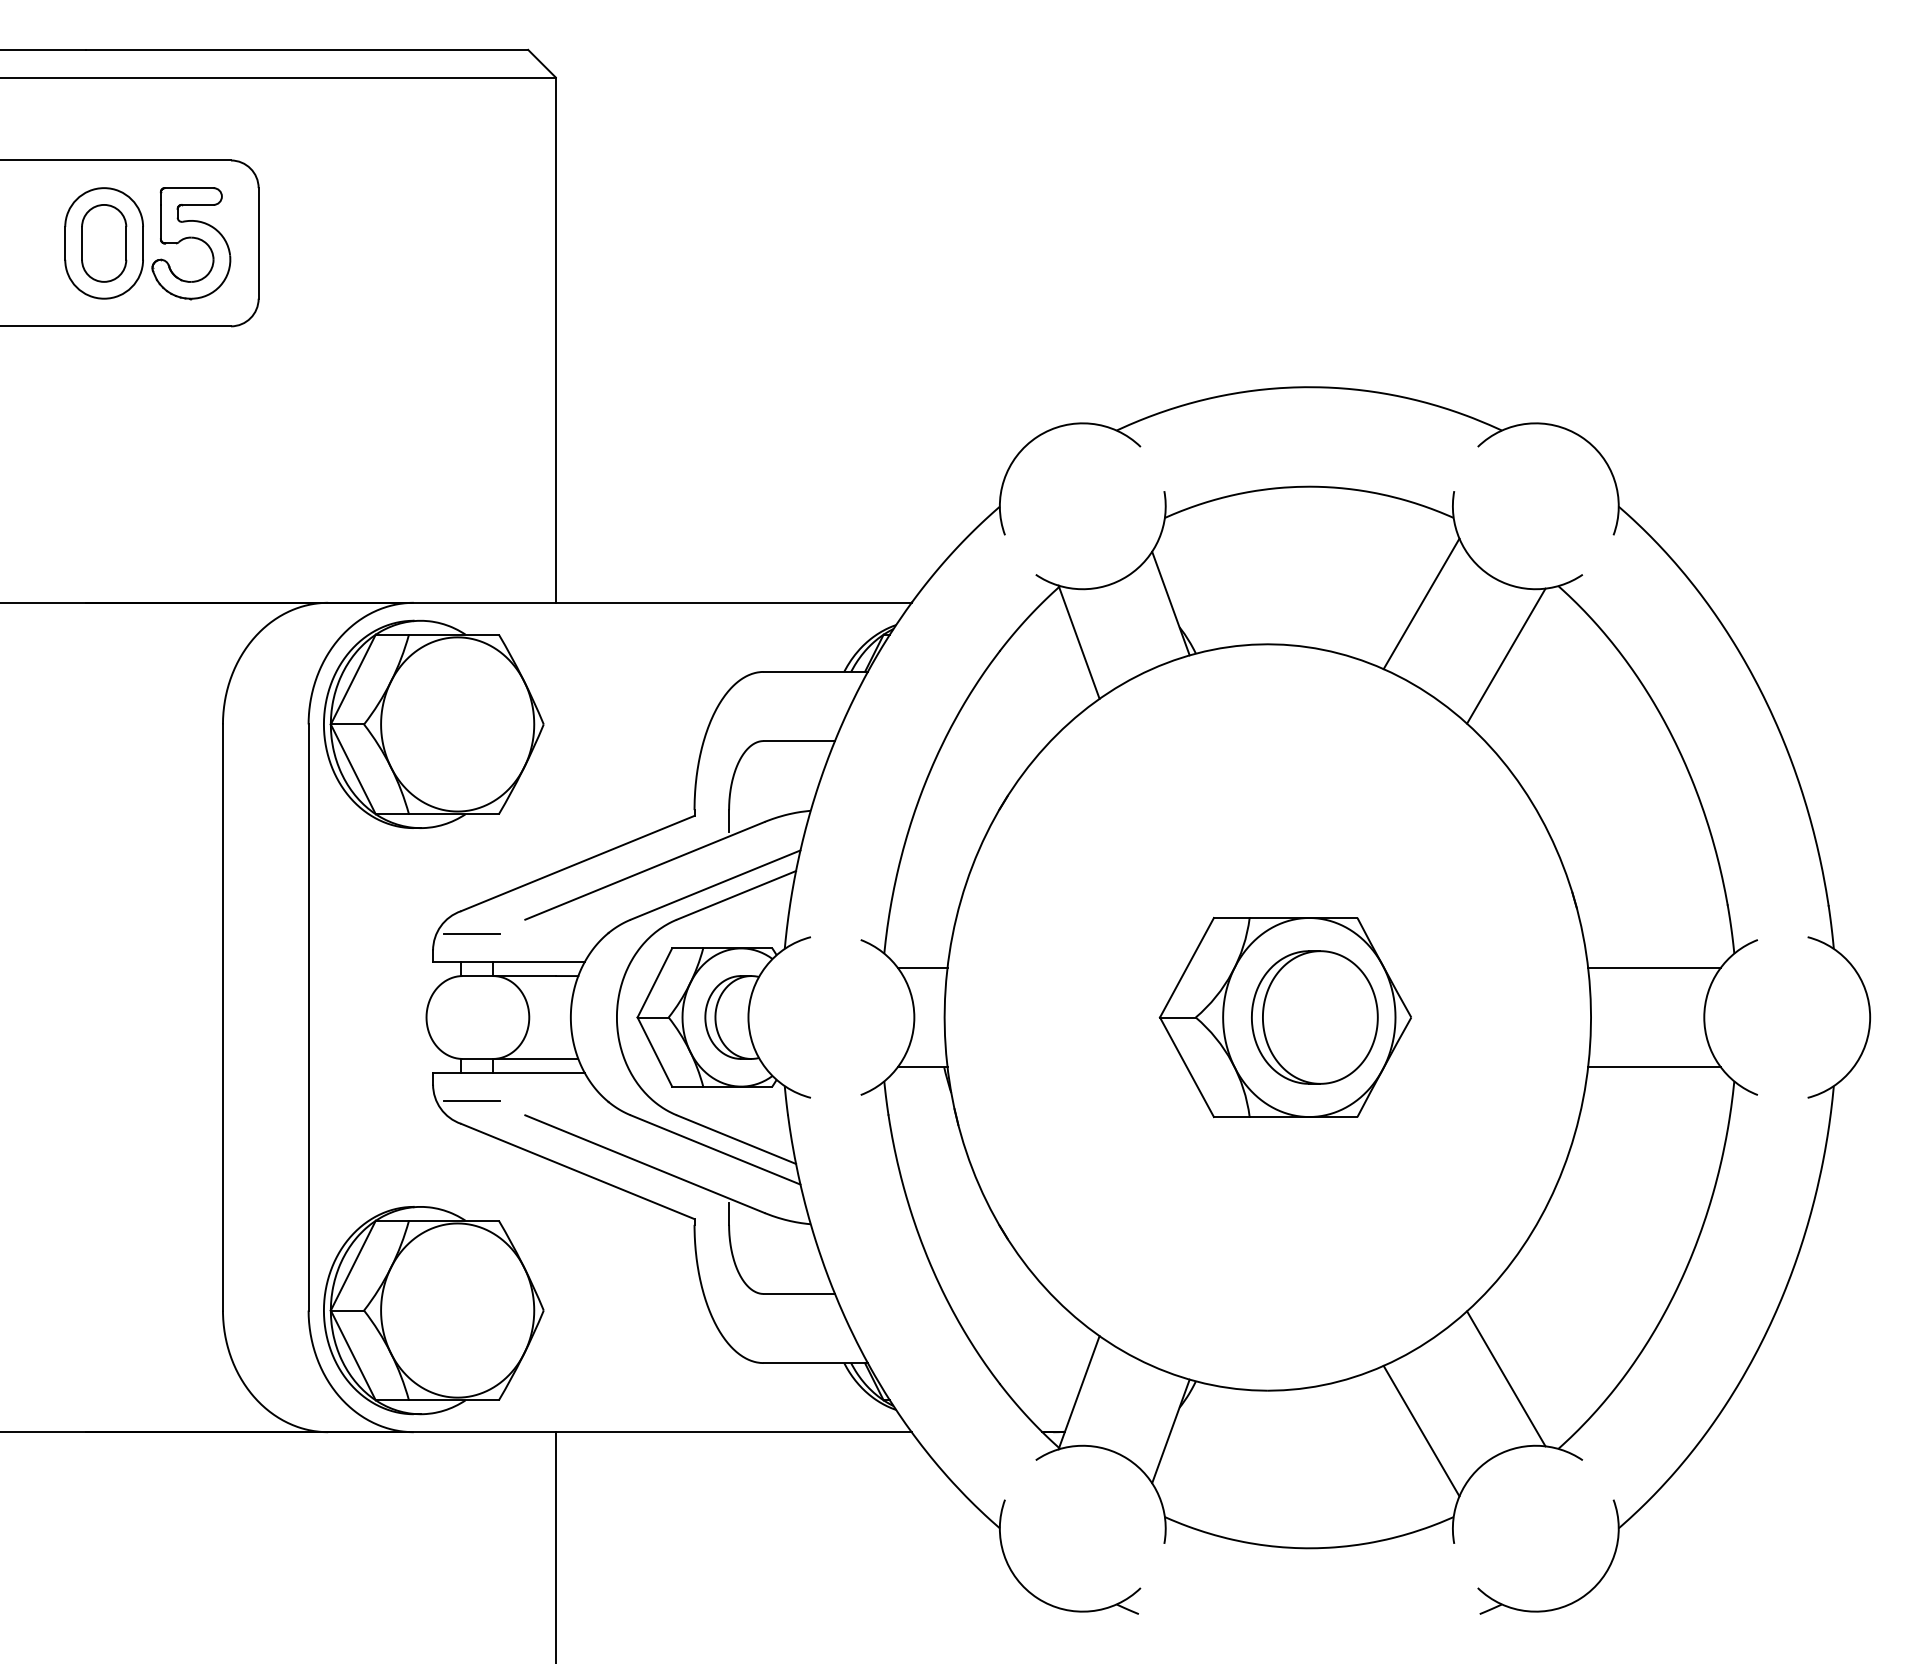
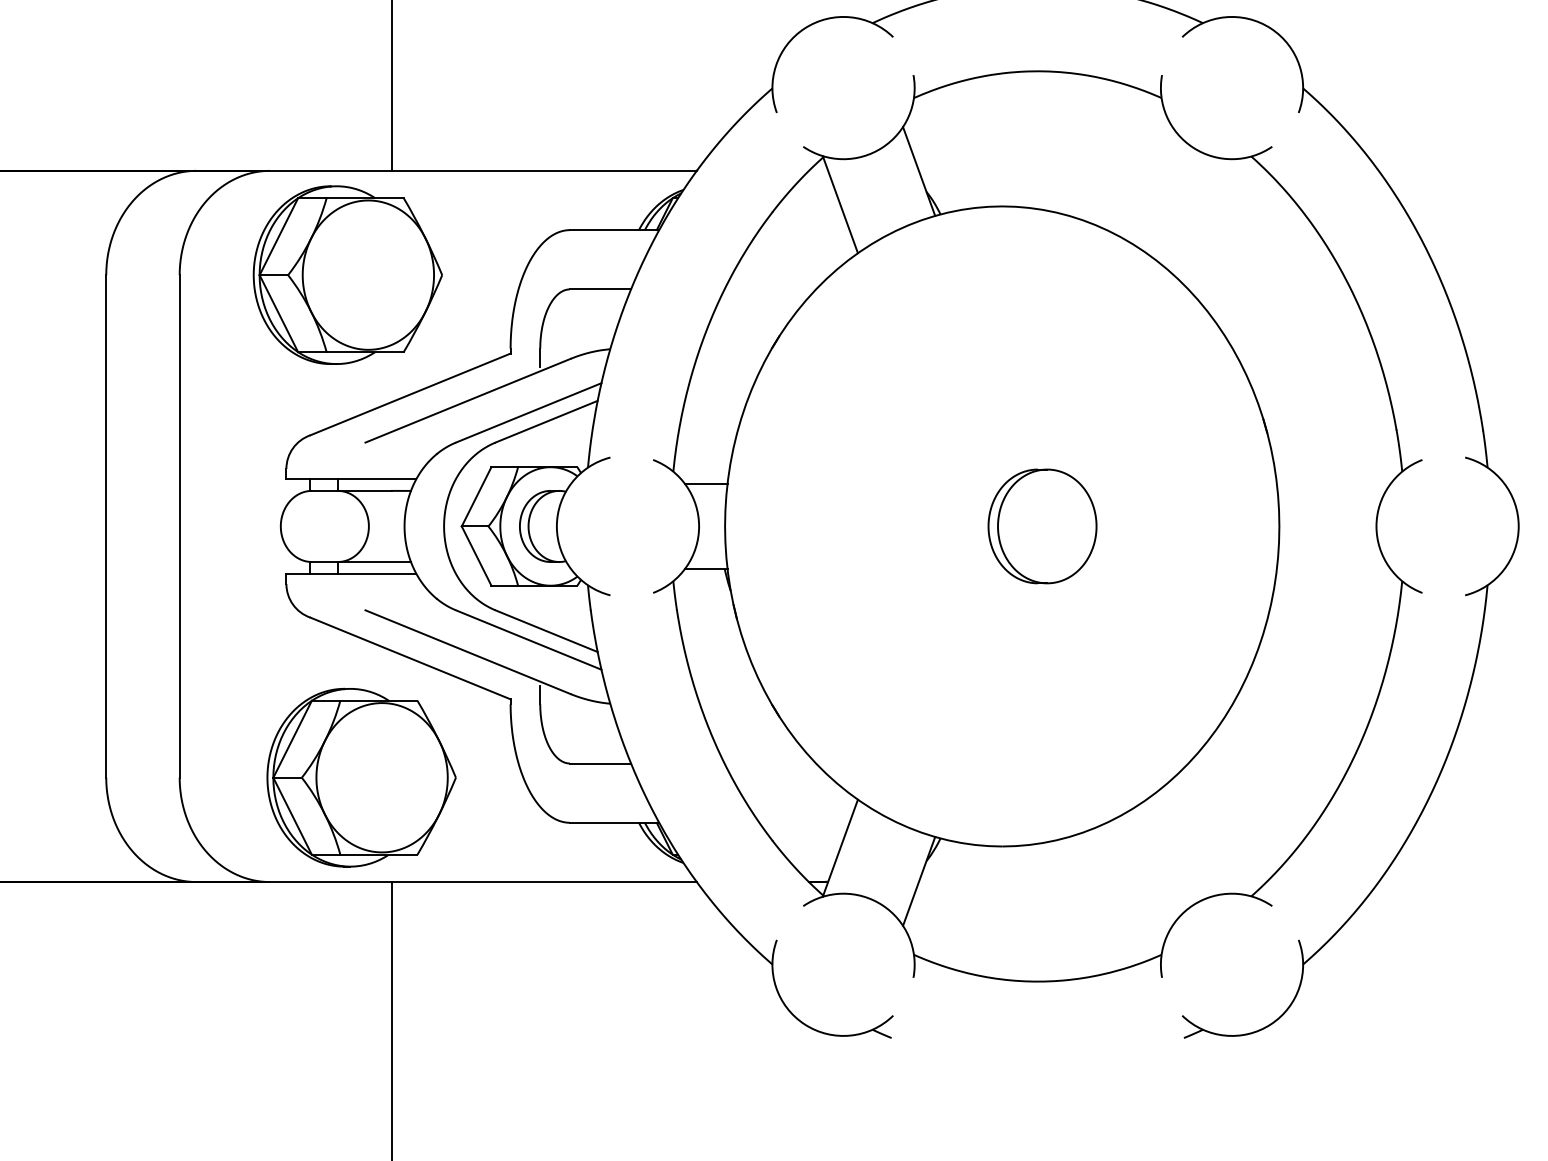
line: (1421, 603) -> (1133, 171), removed
line: (1506, 655) -> (1206, 216), removed
part: (433, 723) -> (347, 274), moved
line: (472, 934) -> (320, 455), removed
line: (1654, 967) -> (1333, 483), removed
part: (1284, 1017) -> (1016, 526), removed
line: (1654, 1067) -> (1333, 569), removed
line: (472, 1100) -> (320, 597), removed
part: (433, 1310) -> (361, 777), moved
line: (1506, 1378) -> (1206, 836), removed
line: (1421, 1430) -> (1133, 880), removed

